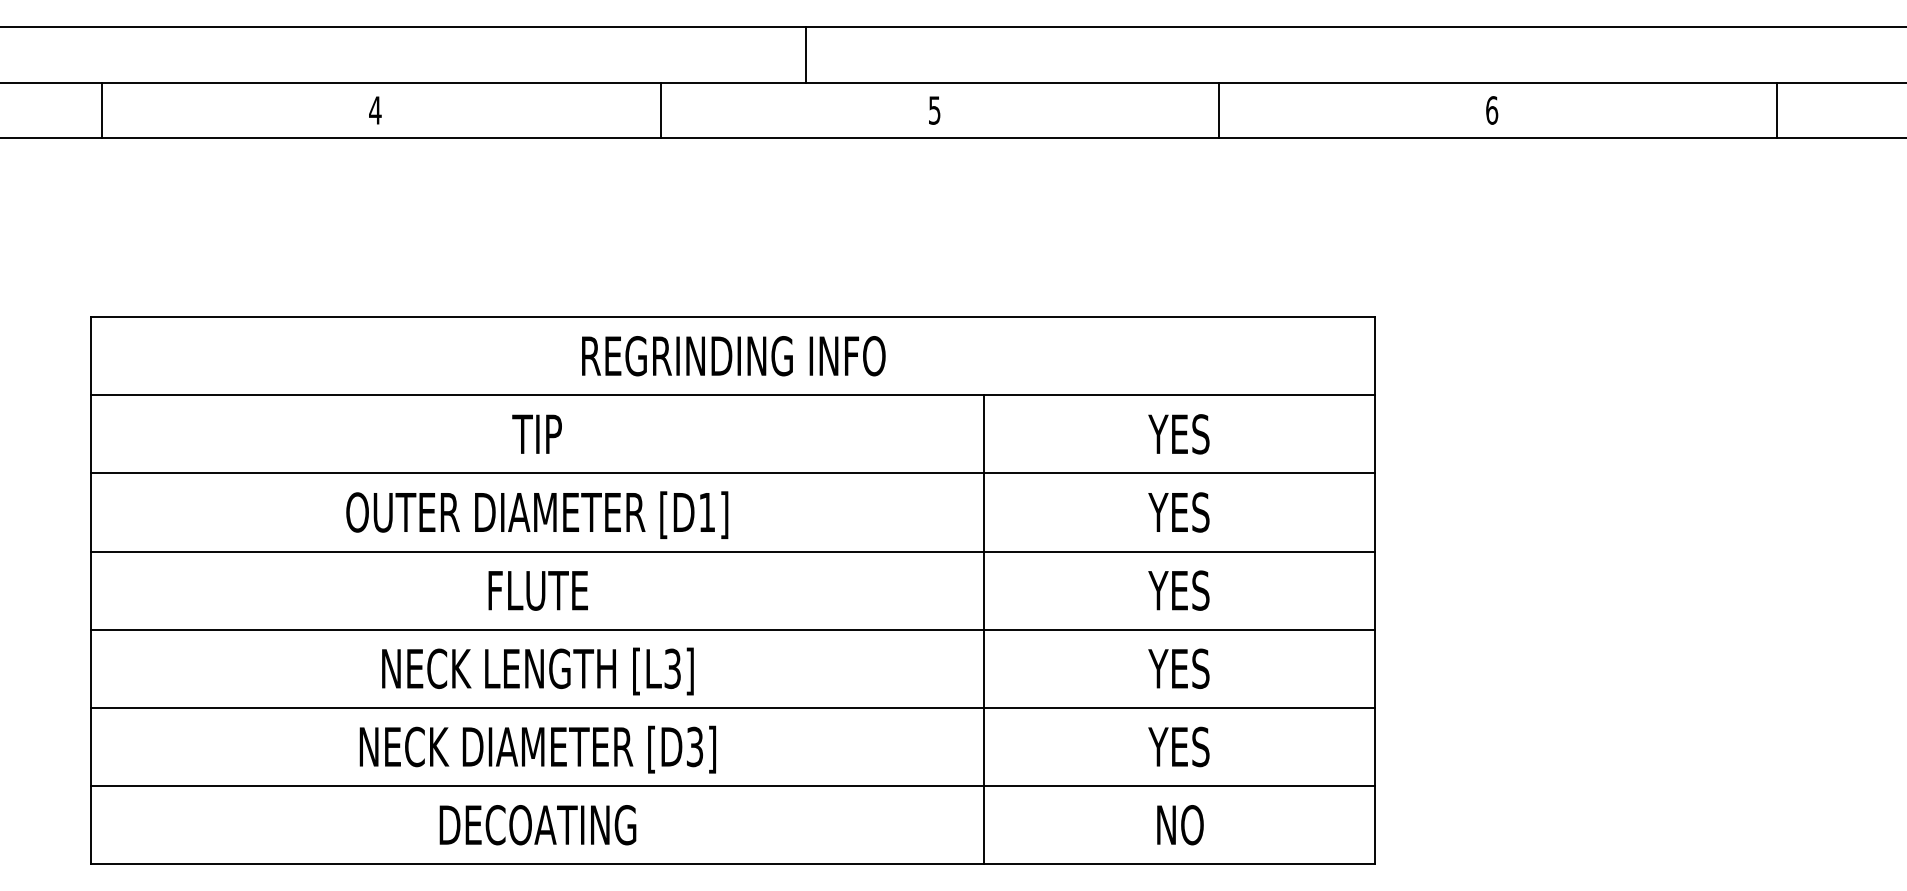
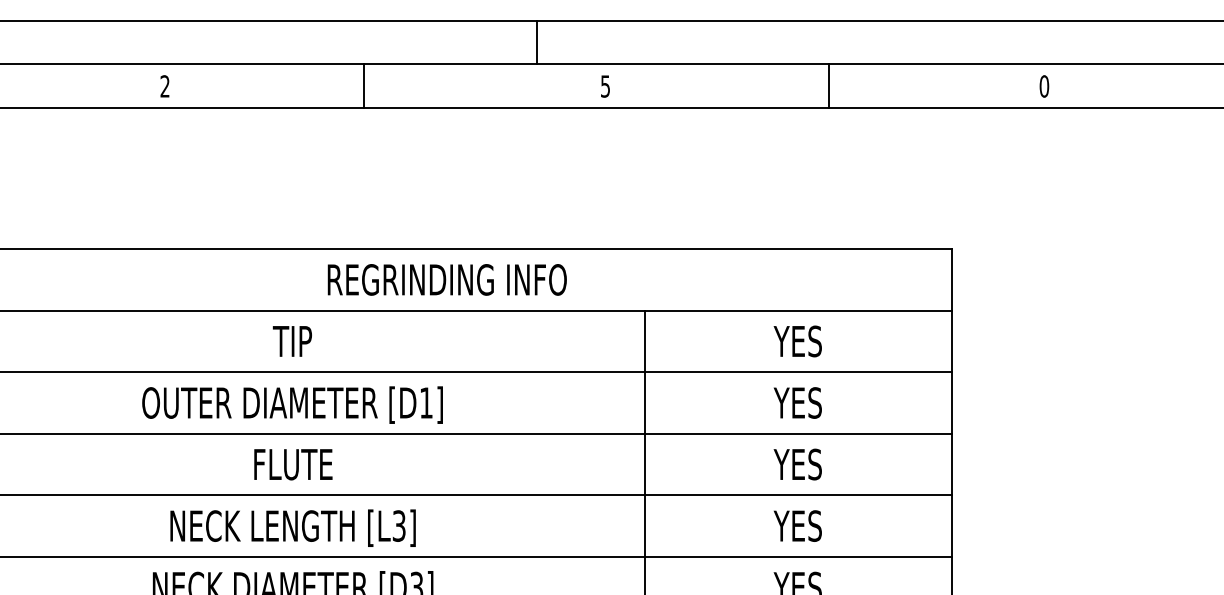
line: (805, 54) -> (536, 42), moved
text: (375, 110) -> (165, 86), 4 -> 2
line: (660, 110) -> (363, 86), moved
text: (1492, 110) -> (1044, 86), 6 -> 0

